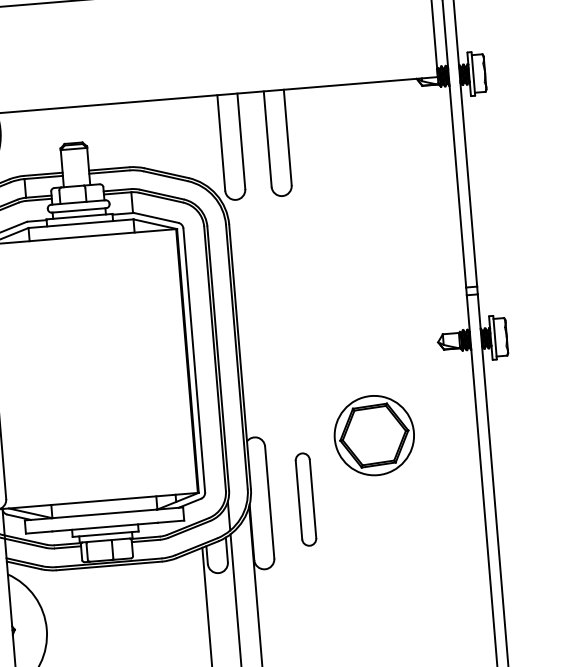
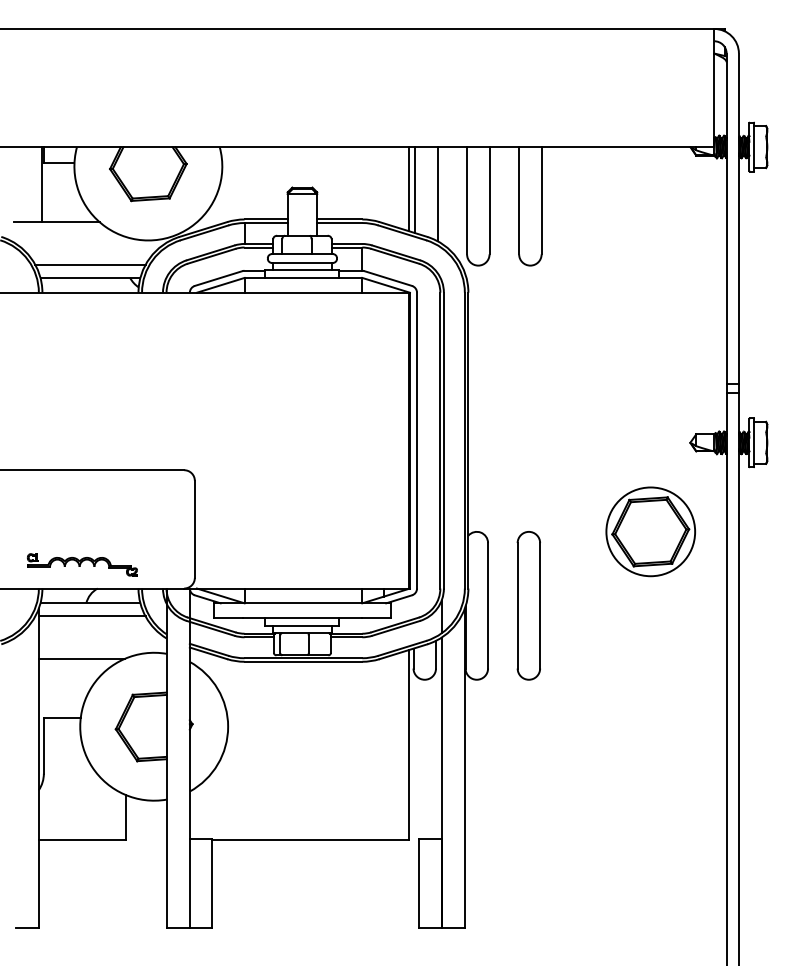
line: (168, 137) -> (408, 189), added
line: (174, 137) -> (415, 190), added
line: (194, 139) -> (437, 194), added
part: (374, 435) -> (650, 531), moved
part: (305, 499) -> (528, 605), size x1.43

